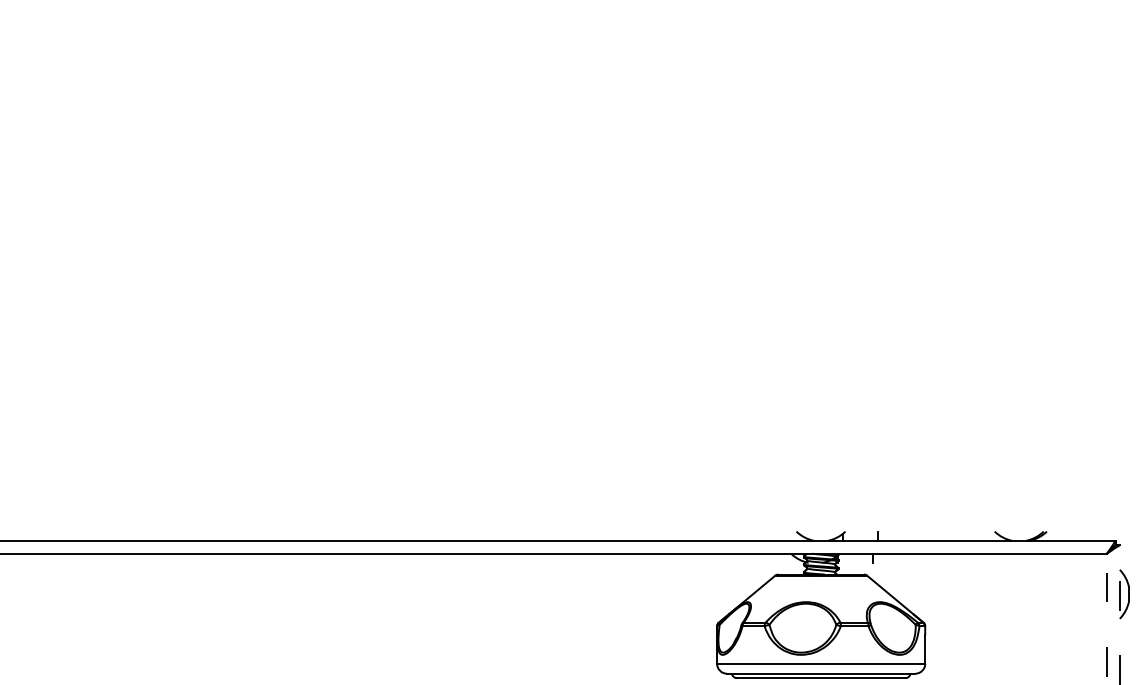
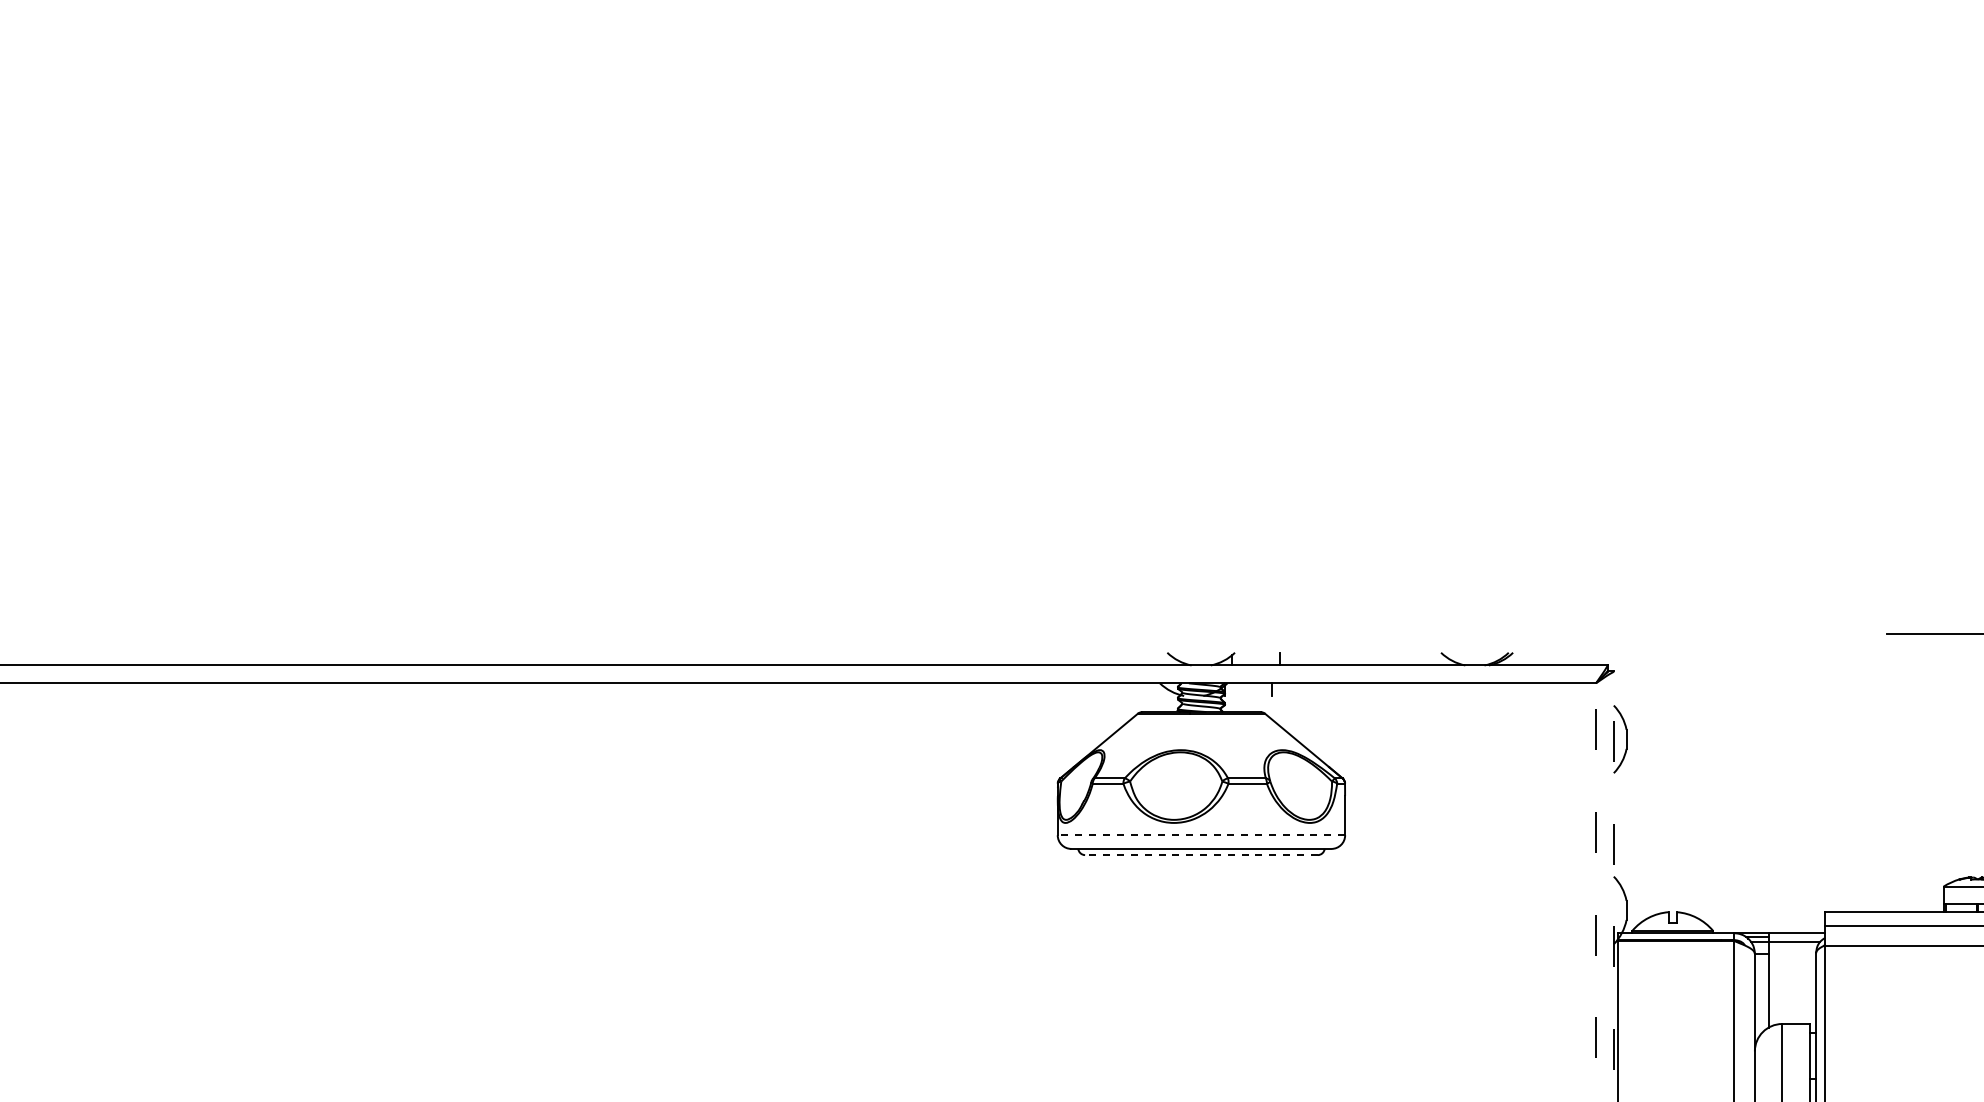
line: (821, 663) -> (1201, 835), solid -> dashed
line: (820, 678) -> (1200, 855), solid -> dashed

